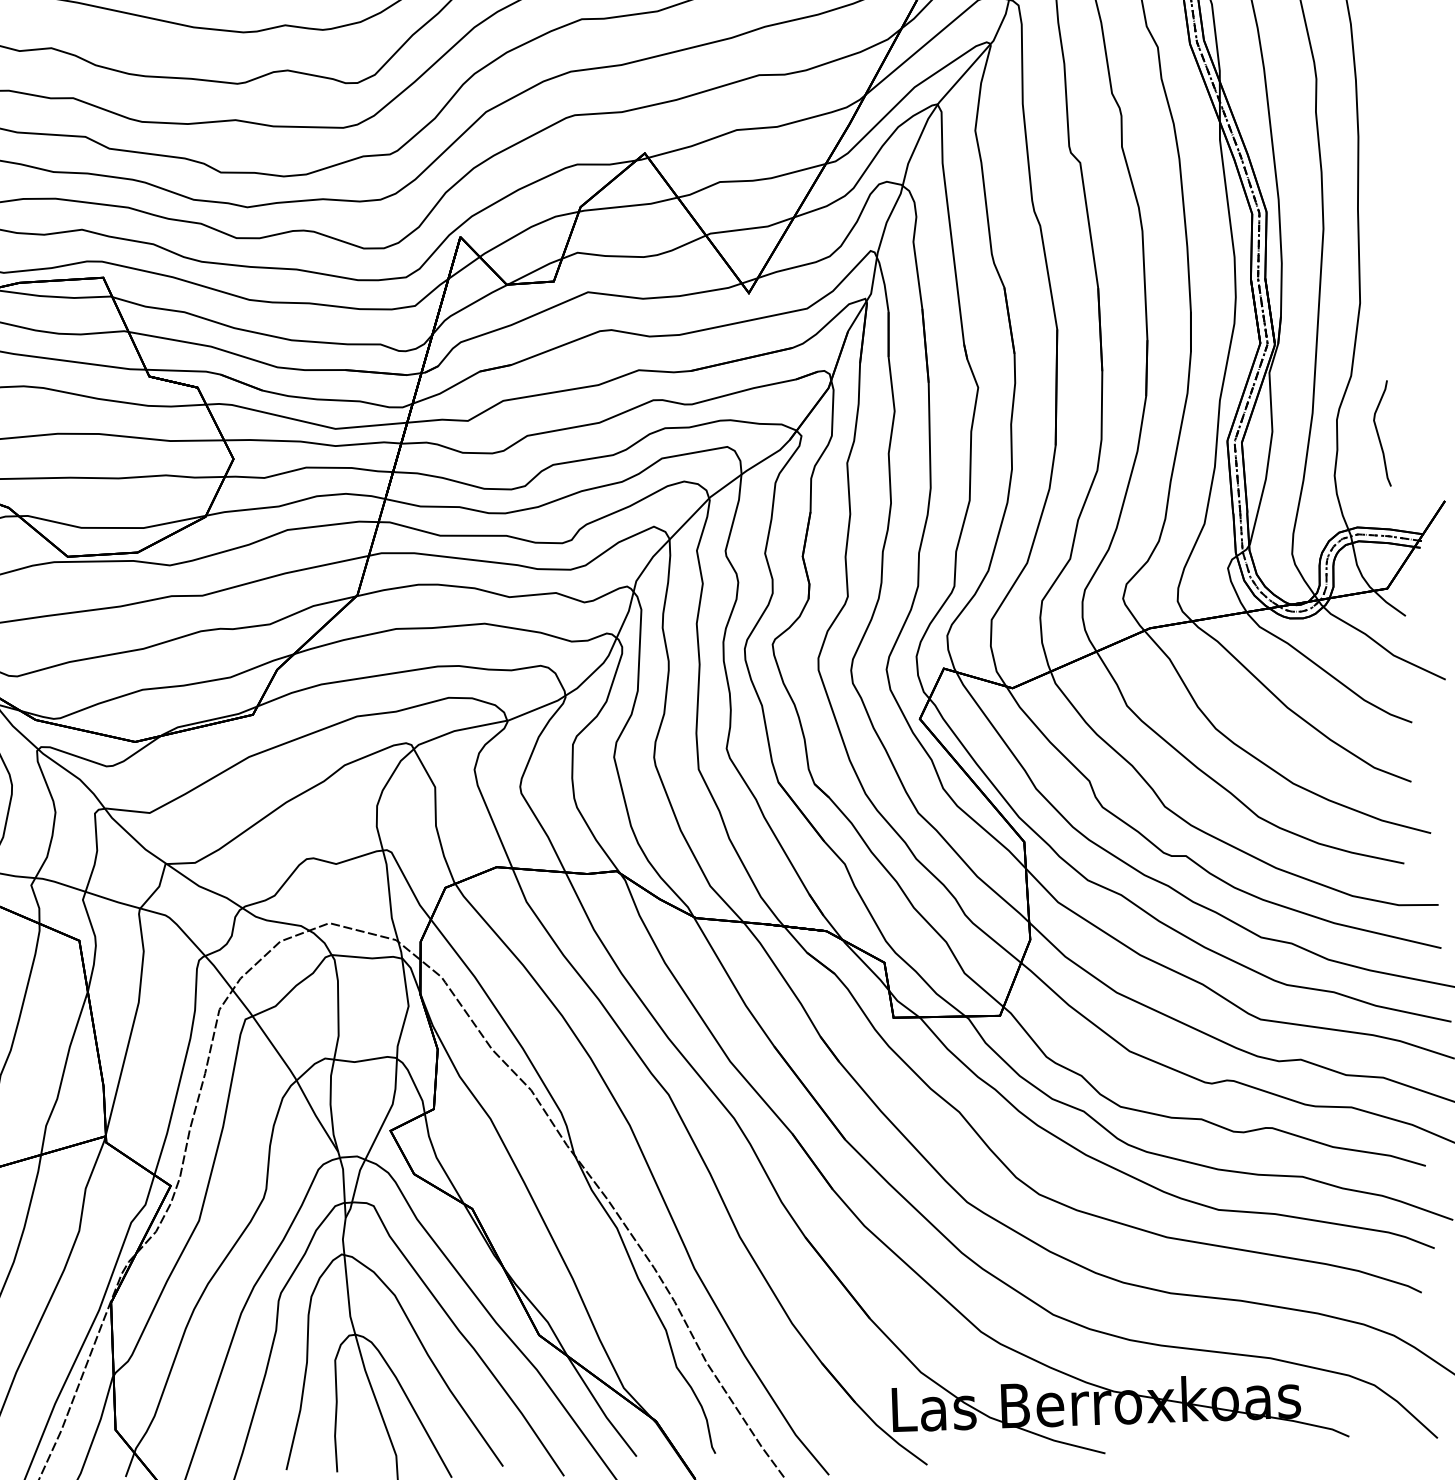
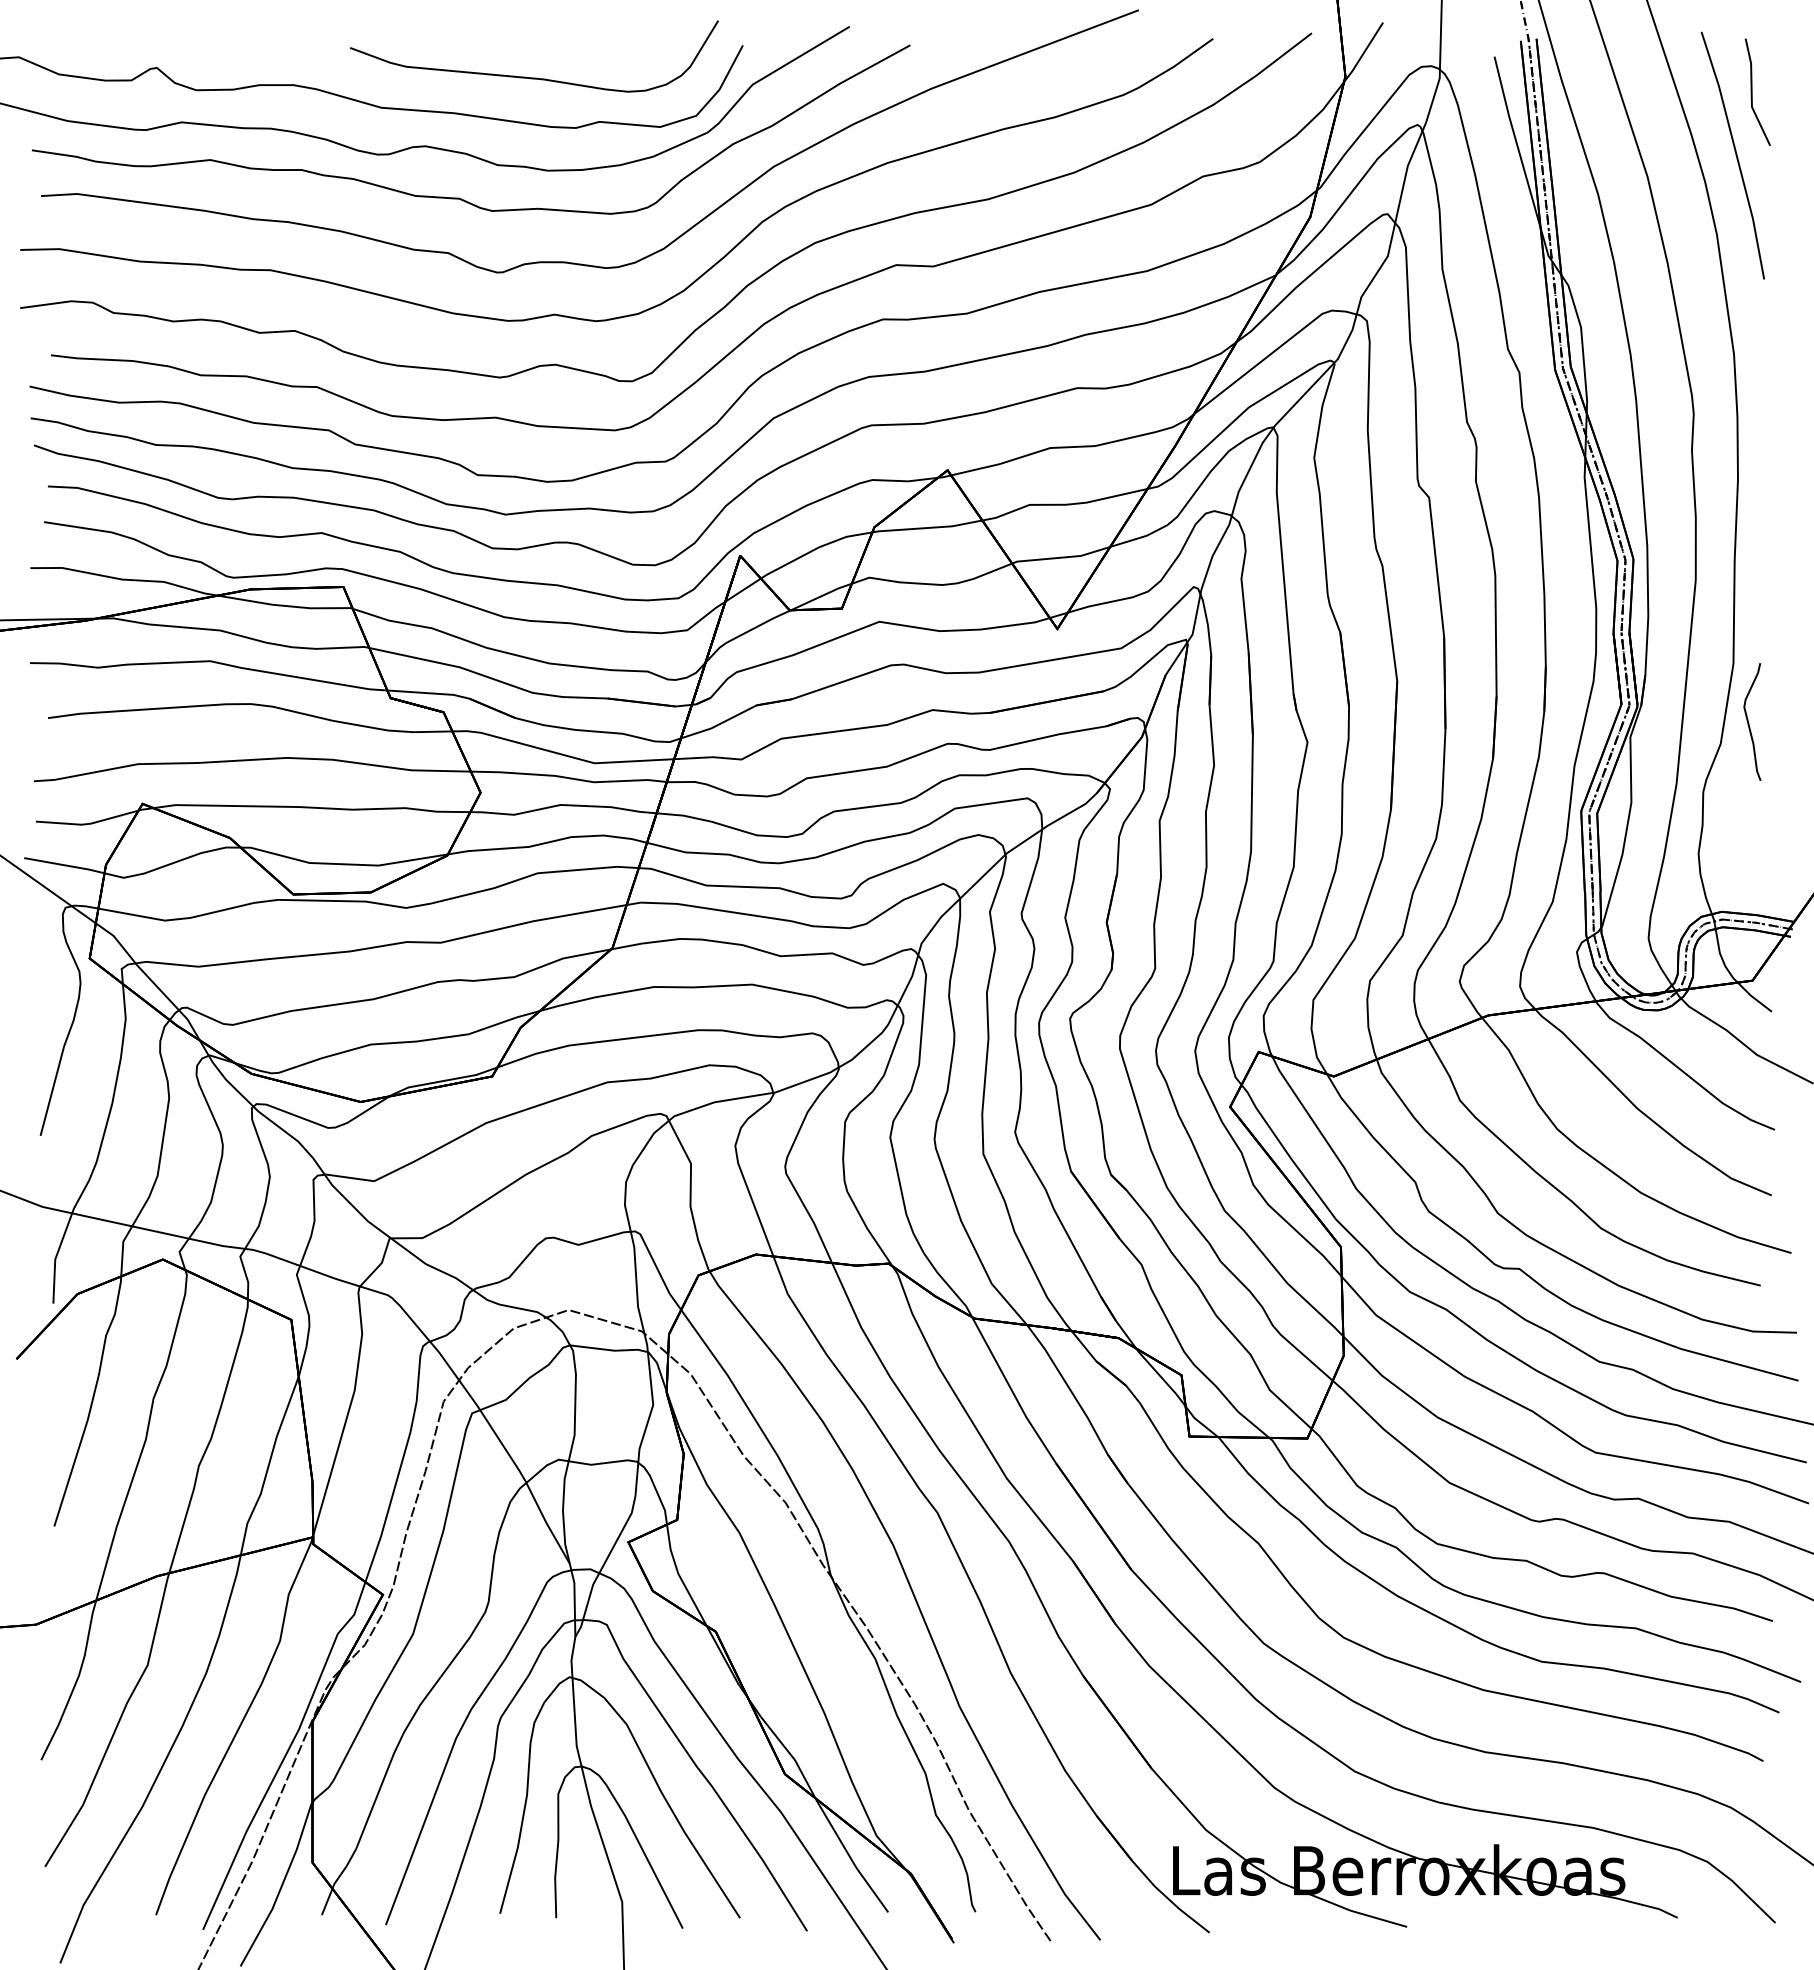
curve: (1379, 435) -> (1749, 723), moved

